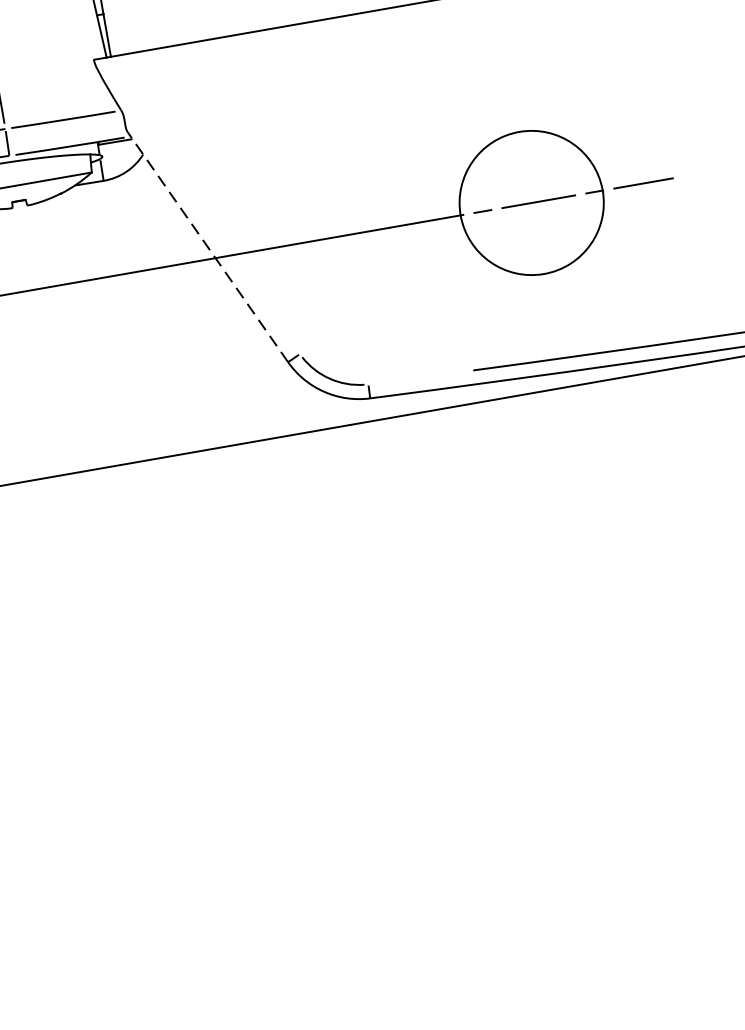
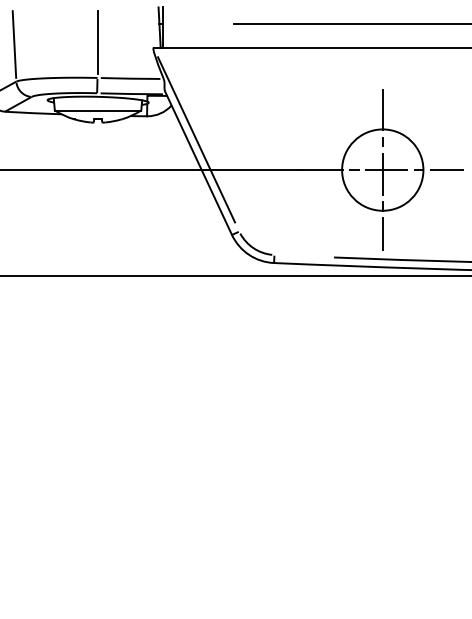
line: (531, 202) -> (382, 169), added
line: (197, 206) -> (196, 139), added
line: (207, 245) -> (198, 162), dashed -> solid

